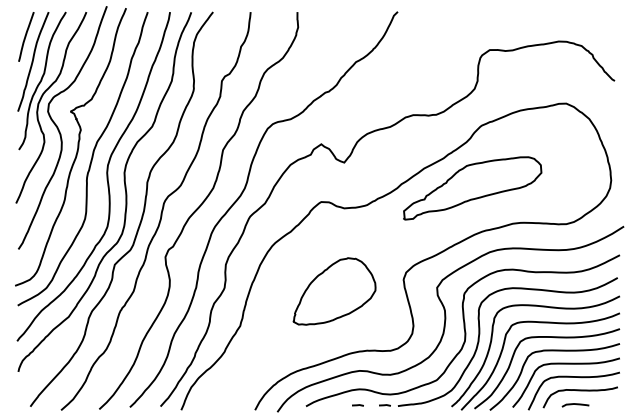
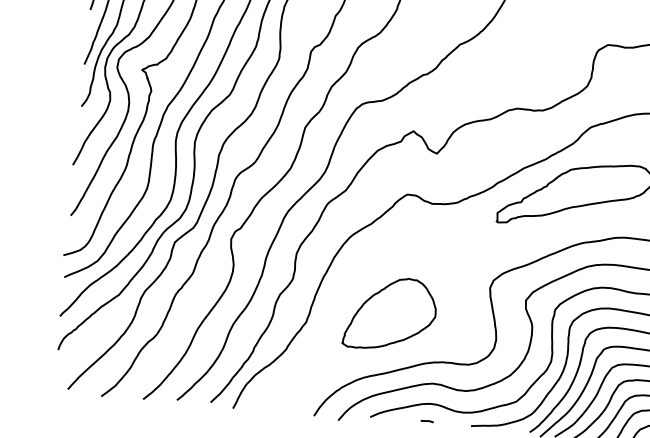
part: (334, 291) -> (390, 314), moved
line: (384, 405) -> (456, 424), removed

